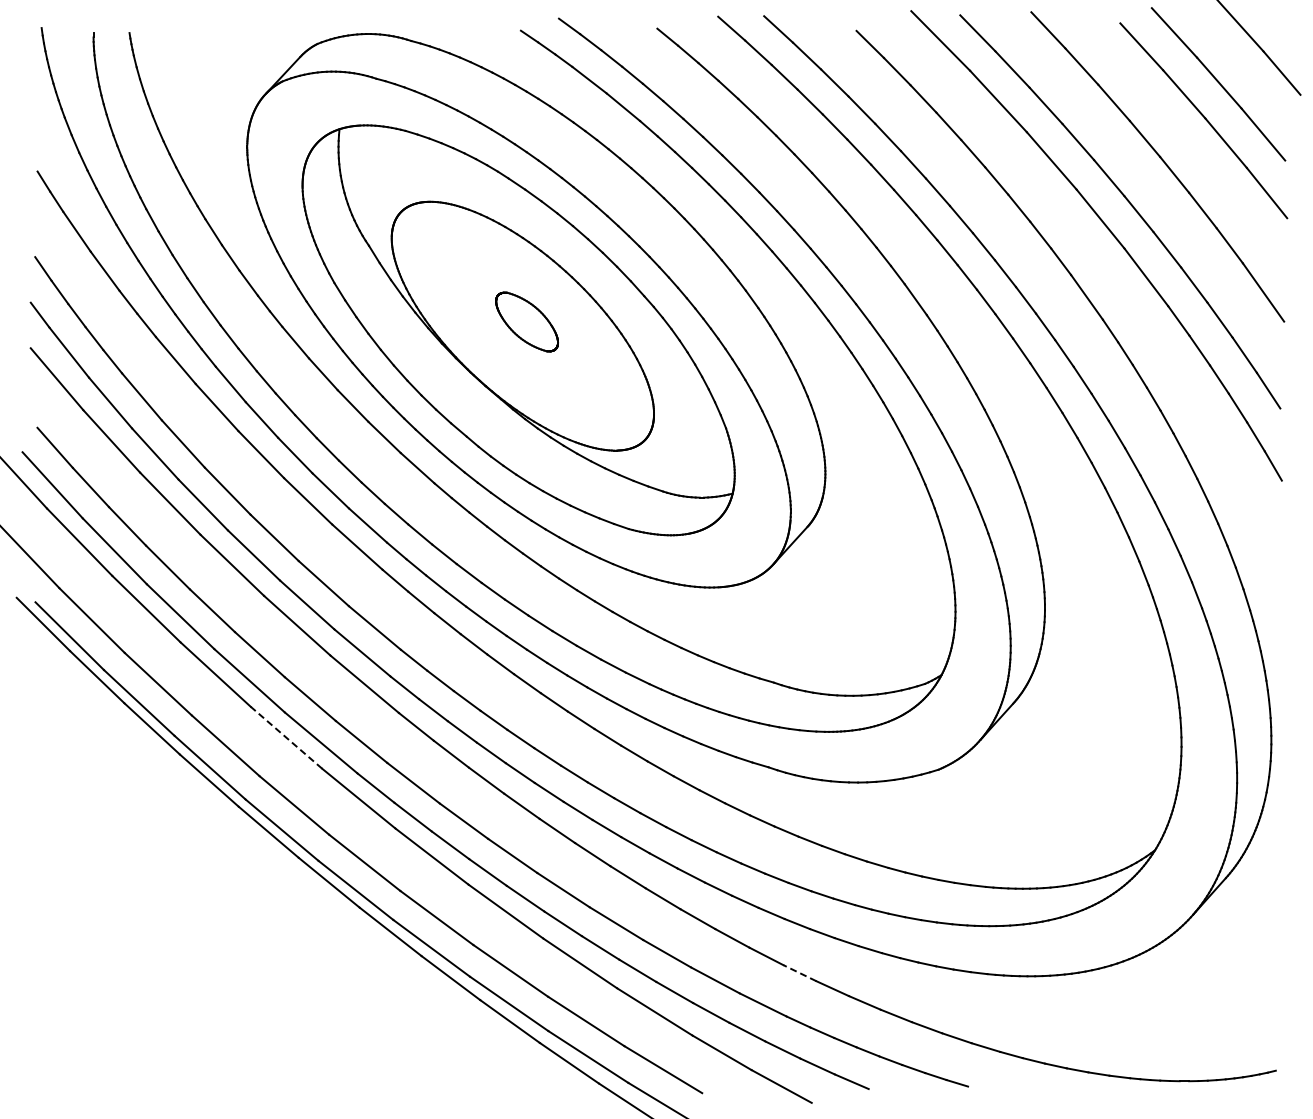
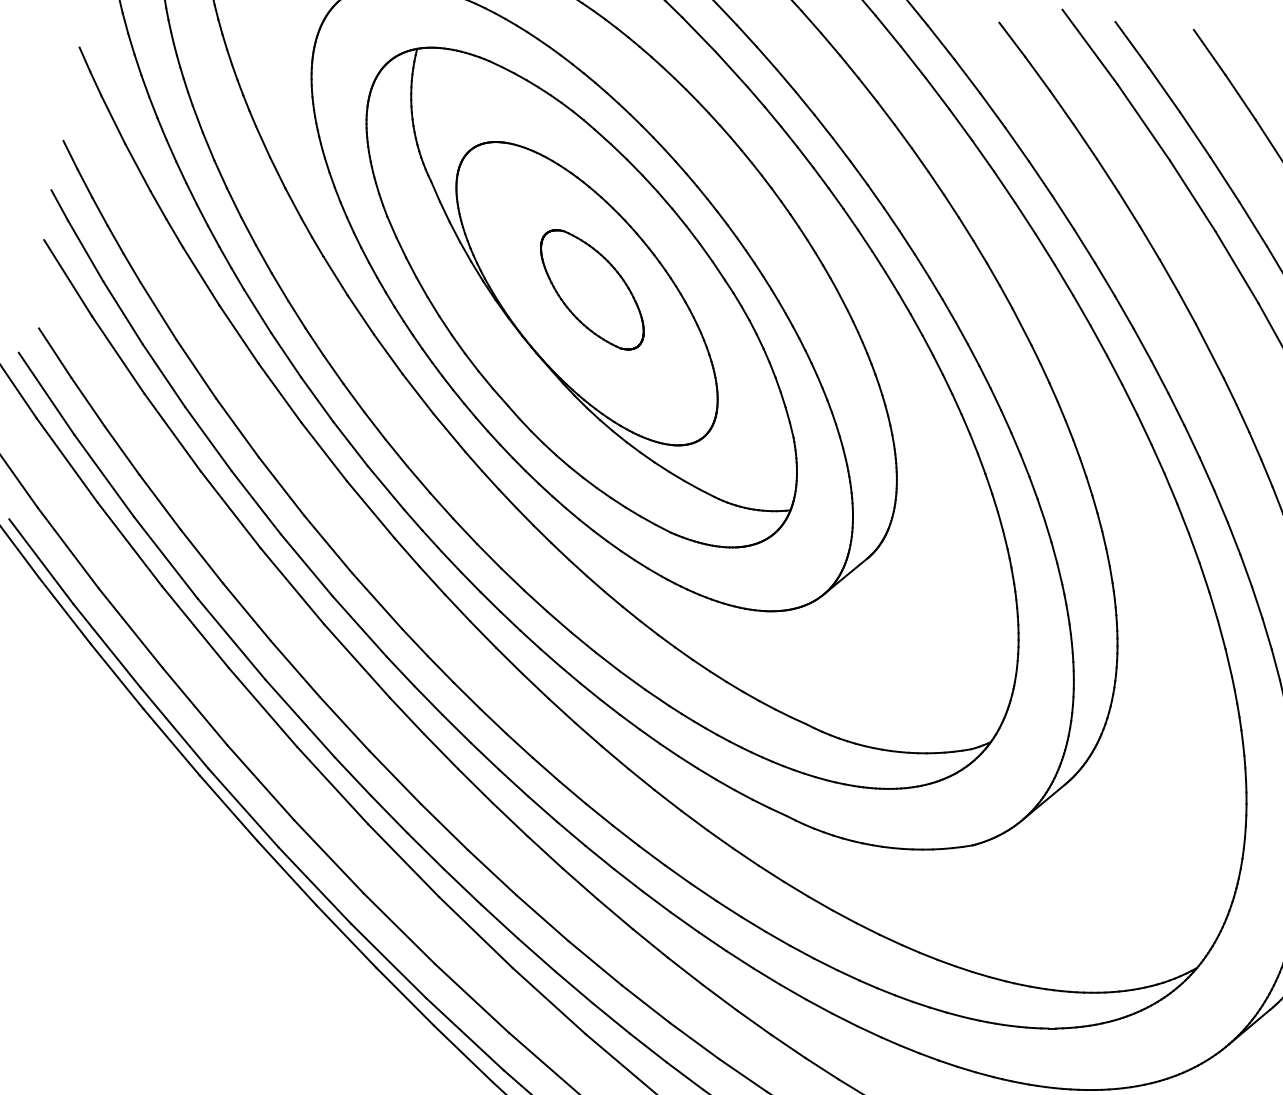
part: (526, 321) -> (591, 289), size x1.67
line: (286, 737) -> (263, 707), dashed -> solid
line: (799, 972) -> (788, 1045), dashed -> solid

